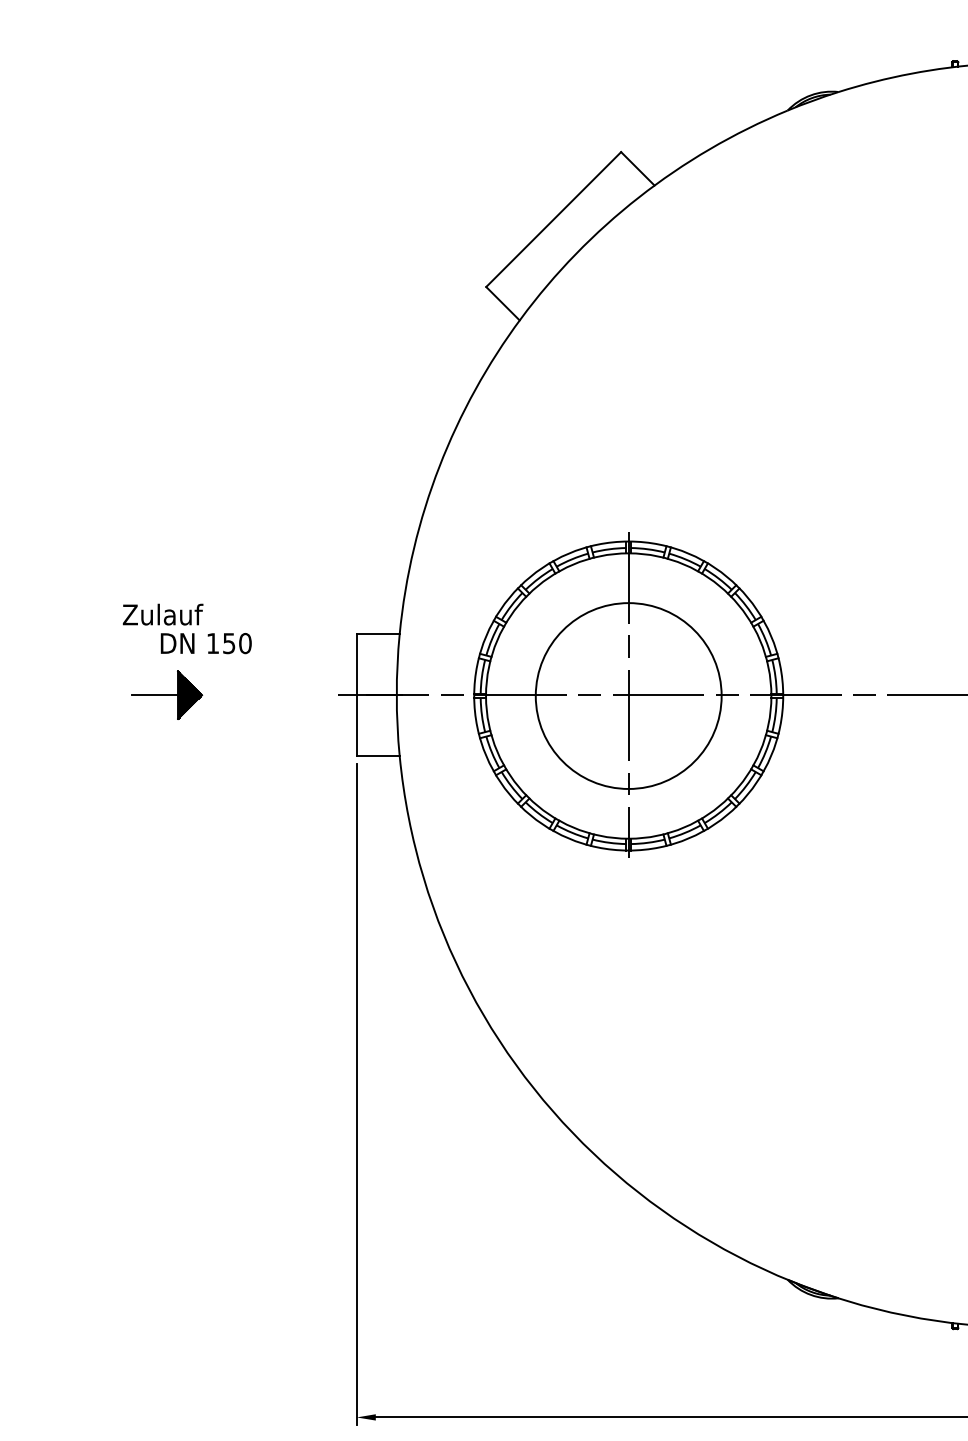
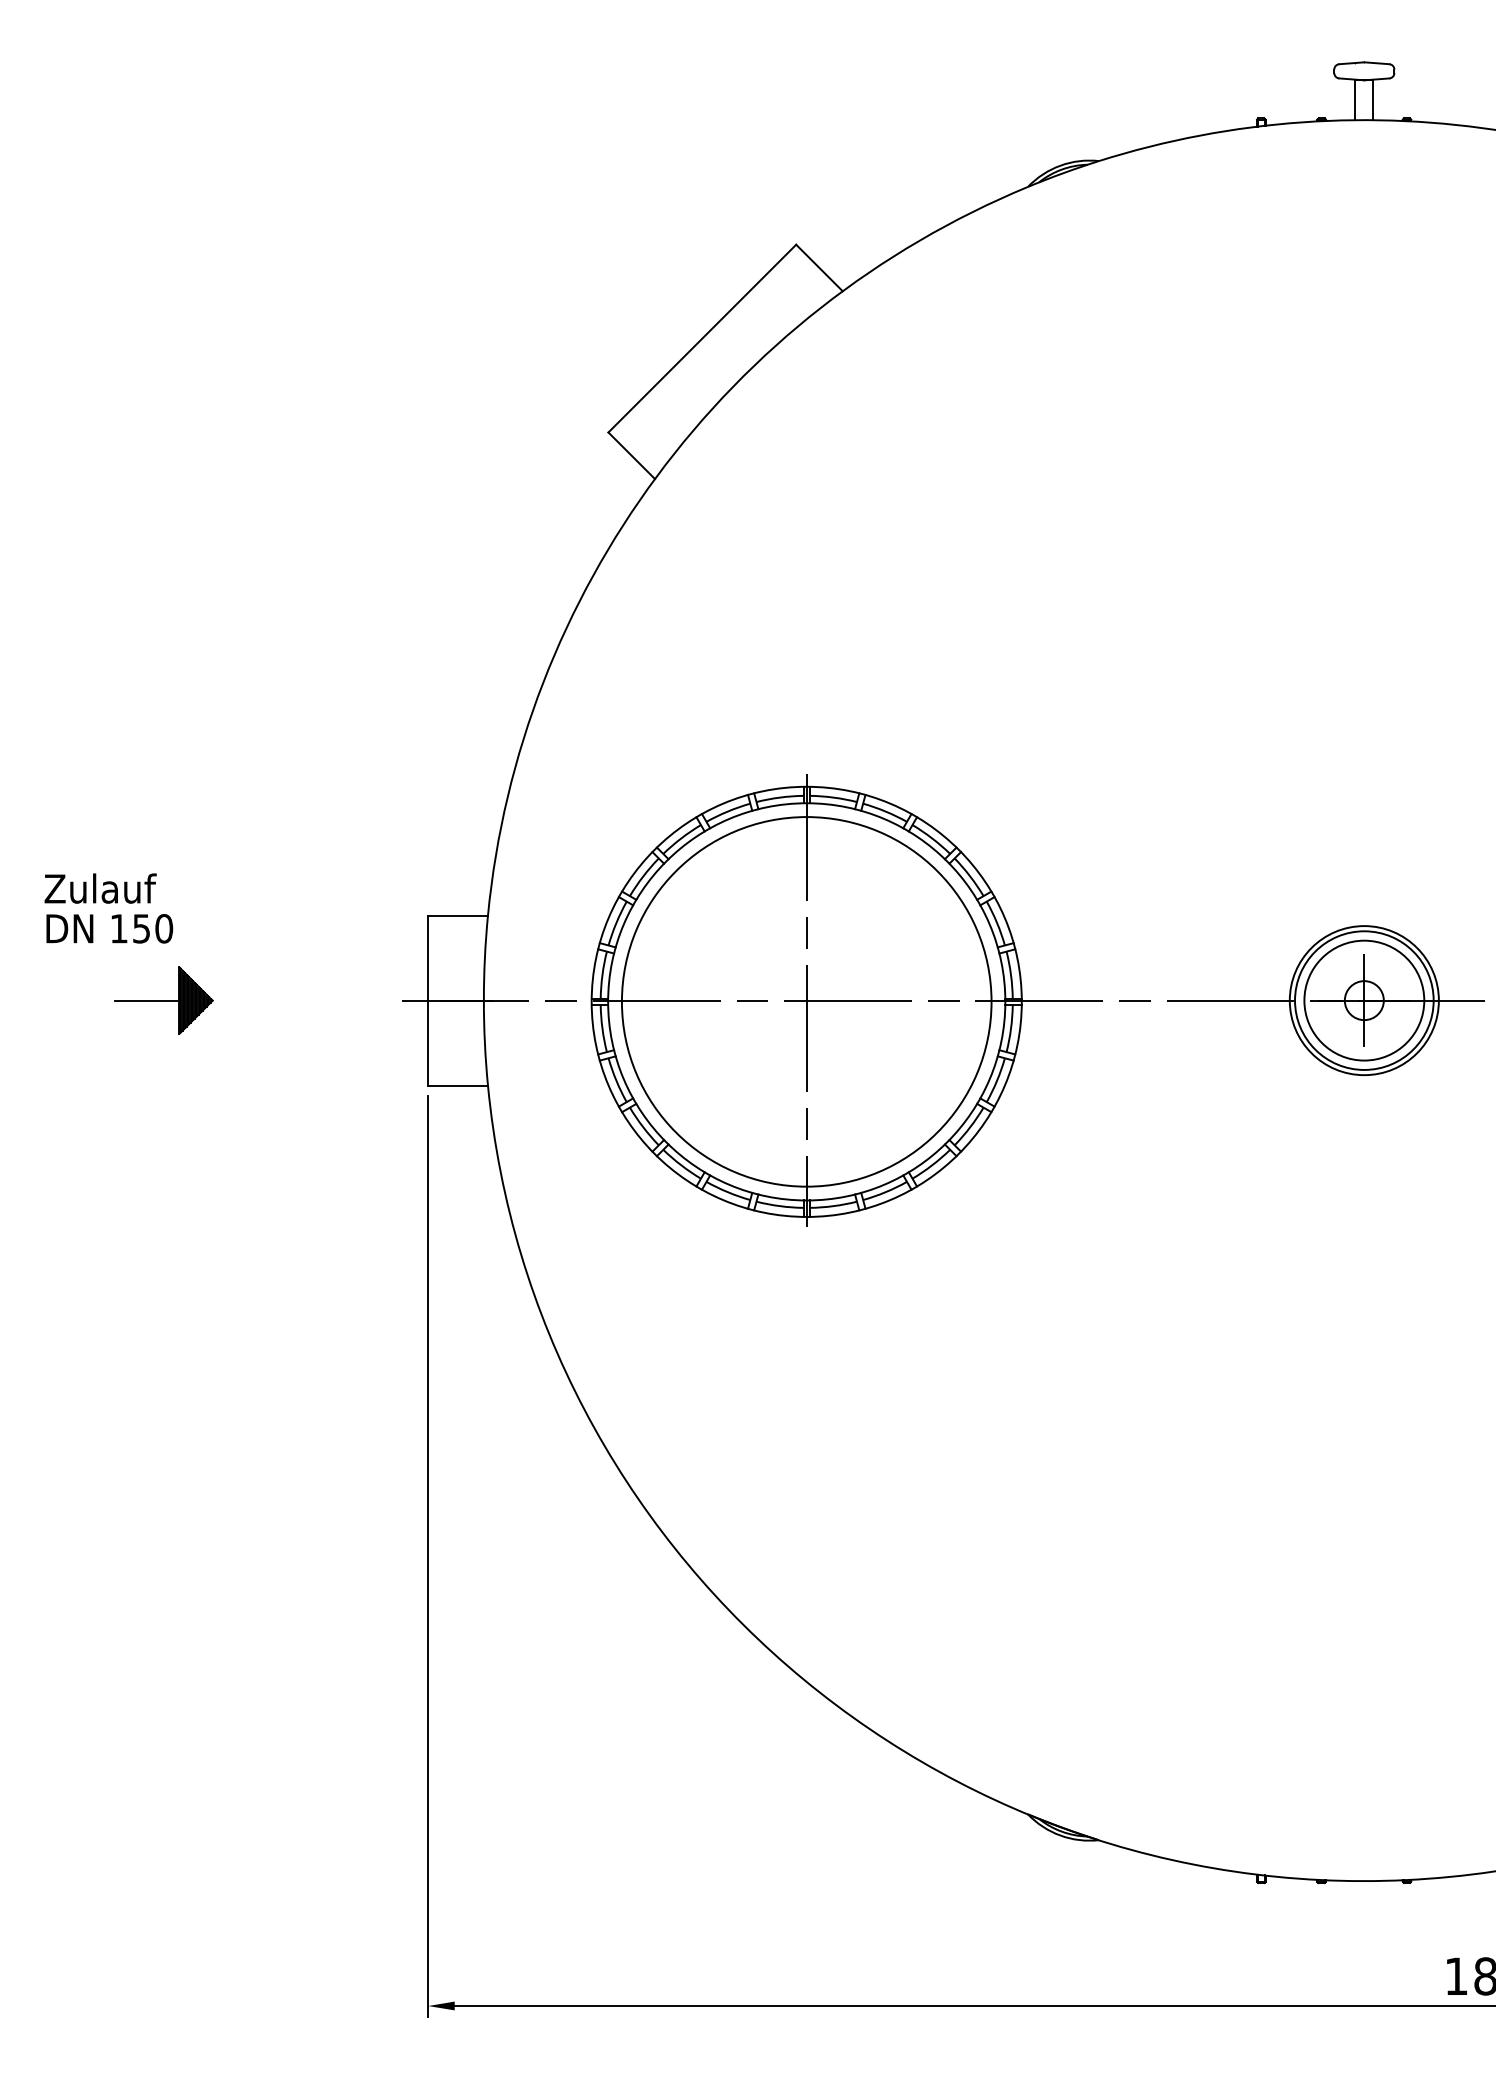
text: (163, 614) -> (100, 888), moved
text: (206, 643) -> (109, 928), moved
circle: (628, 695) -> (806, 1001), size x1.43

